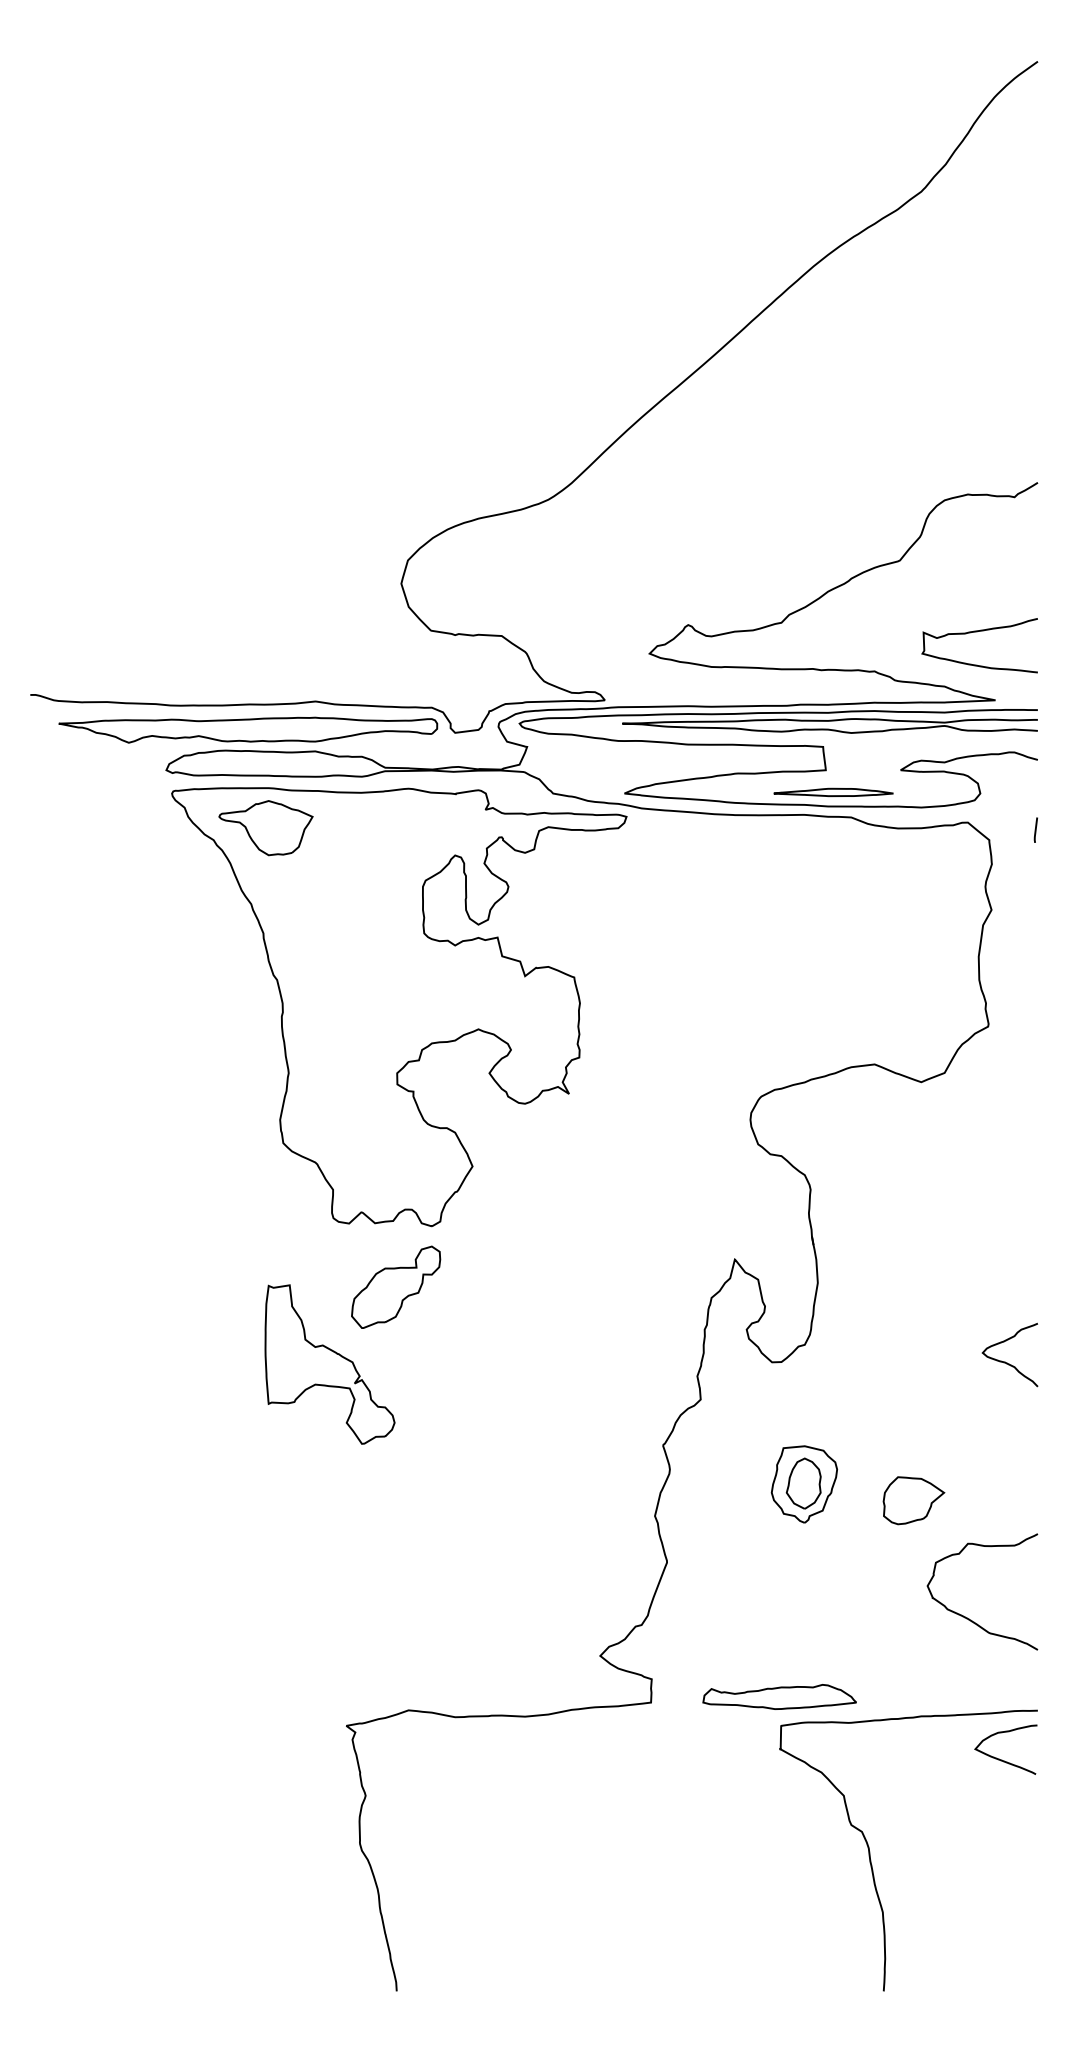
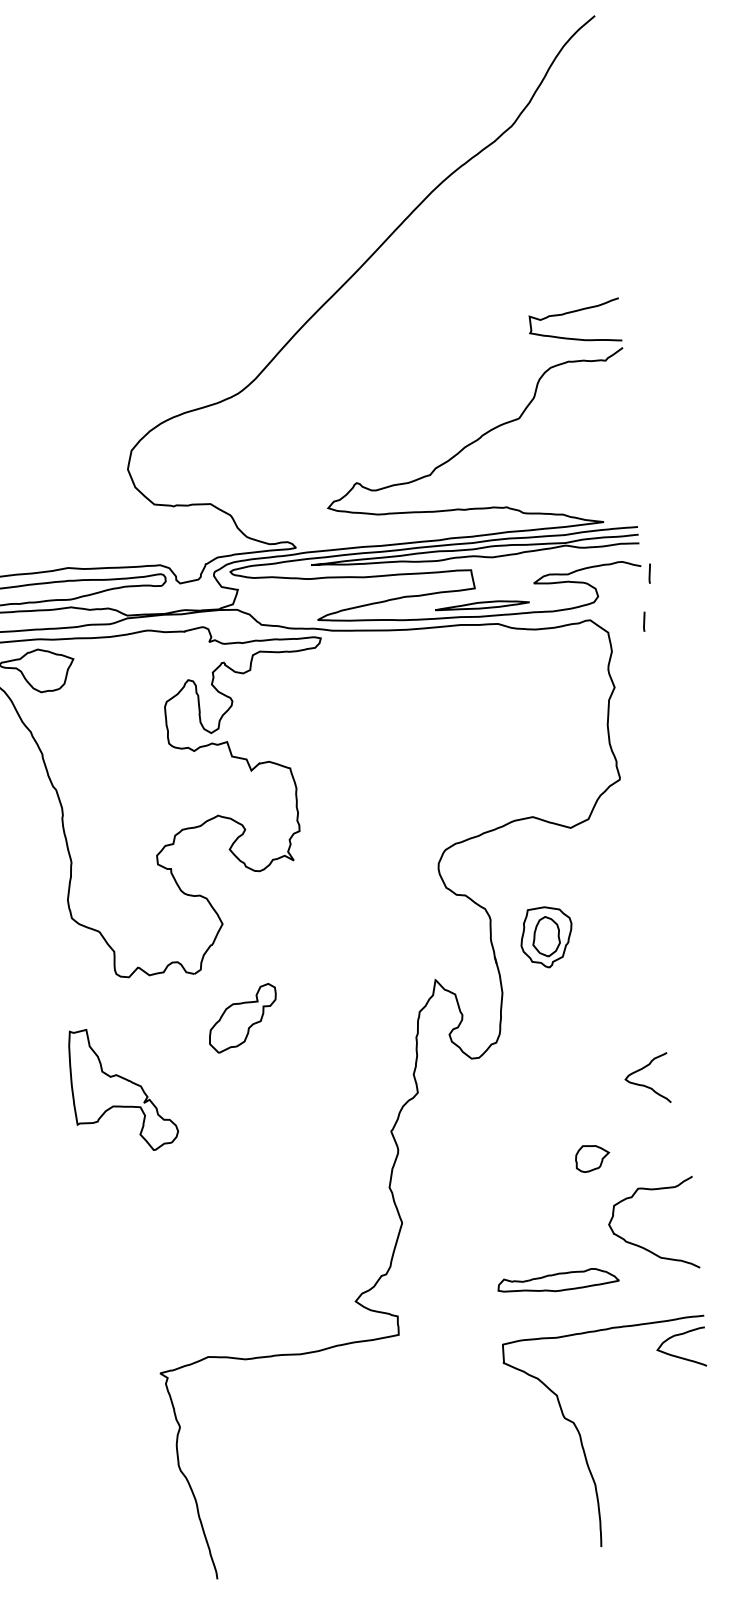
curve: (977, 632) -> (572, 312), moved
line: (1047, 769) -> (649, 573), added
part: (396, 1286) -> (243, 1017), moved
curve: (1005, 1361) -> (644, 1084), moved
part: (803, 1484) -> (545, 937), moved
part: (913, 1500) -> (592, 1158), size x0.7
part: (779, 1696) -> (558, 1280), moved

